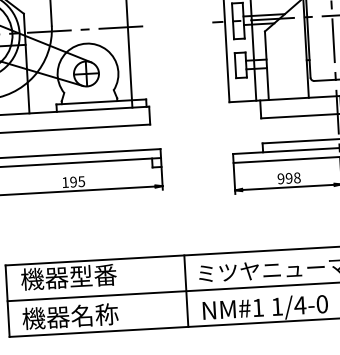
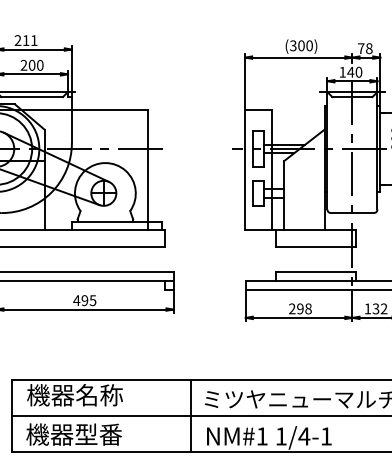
text: (281, 179) -> (292, 309), 998 -> 298
text: (65, 182) -> (76, 300), 195 -> 495
text: (93, 276) -> (99, 395), 機器型番 -> 機器名称
text: (322, 304) -> (326, 436), 1/4-0 -> 1/4-1
text: (94, 315) -> (98, 434), 機器名称 -> 機器型番

